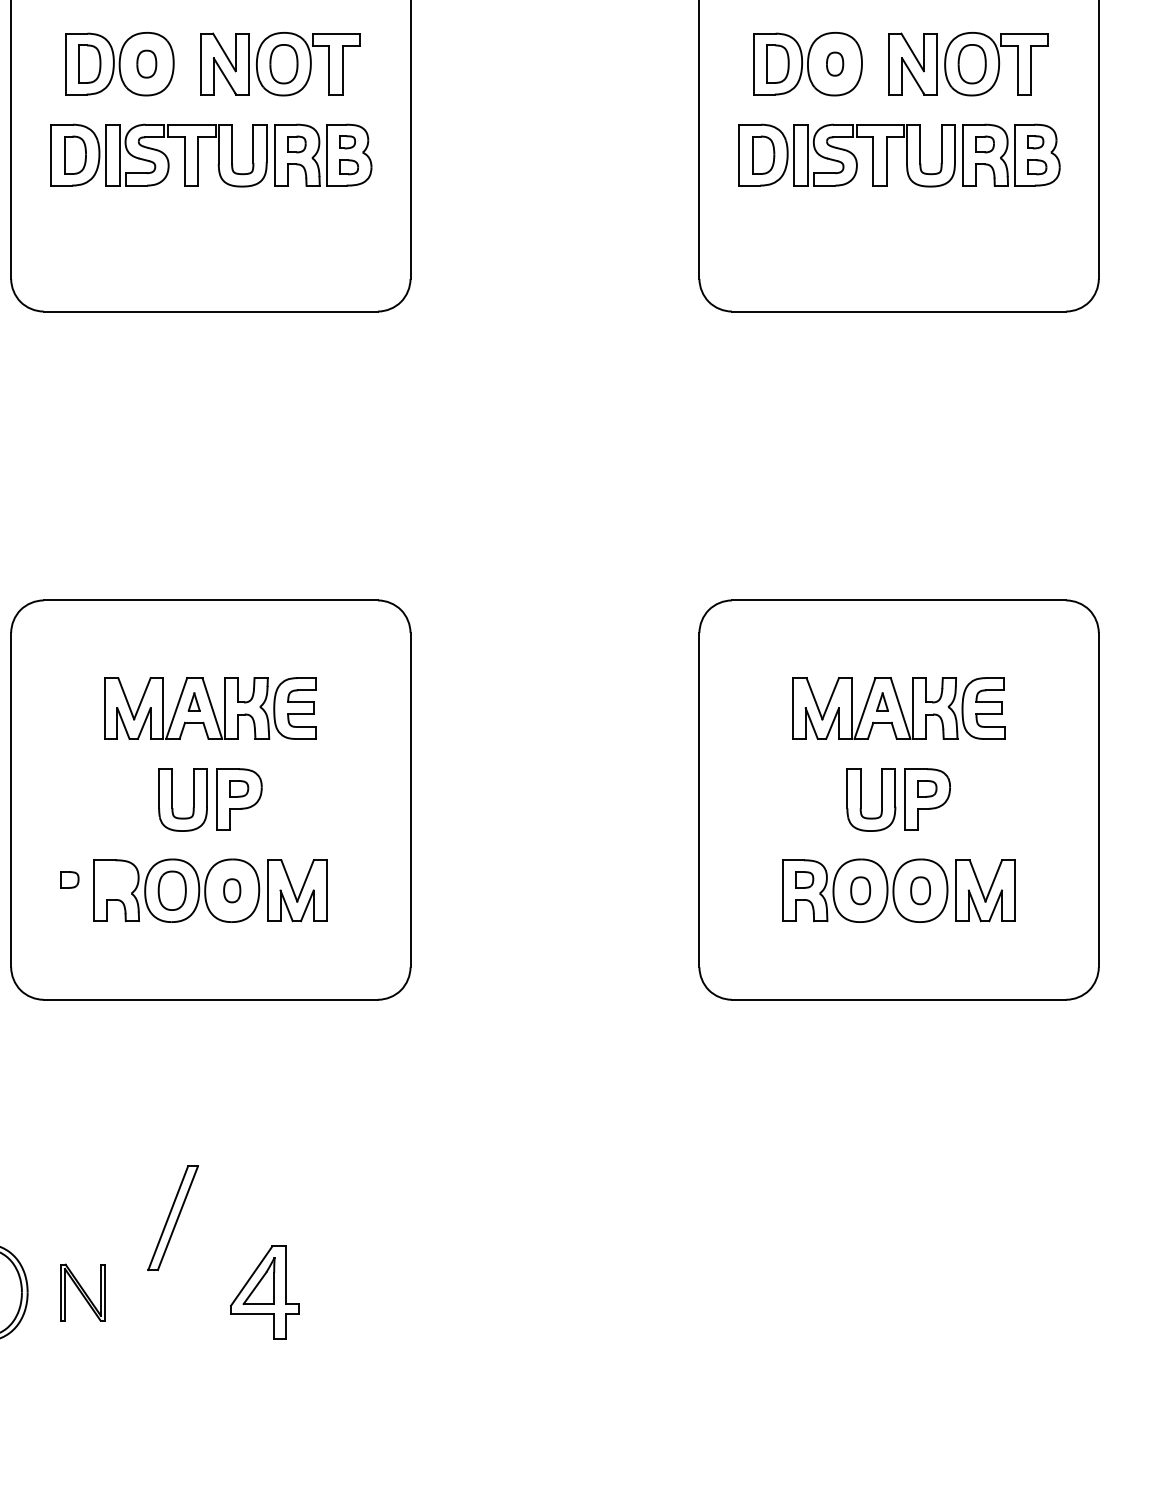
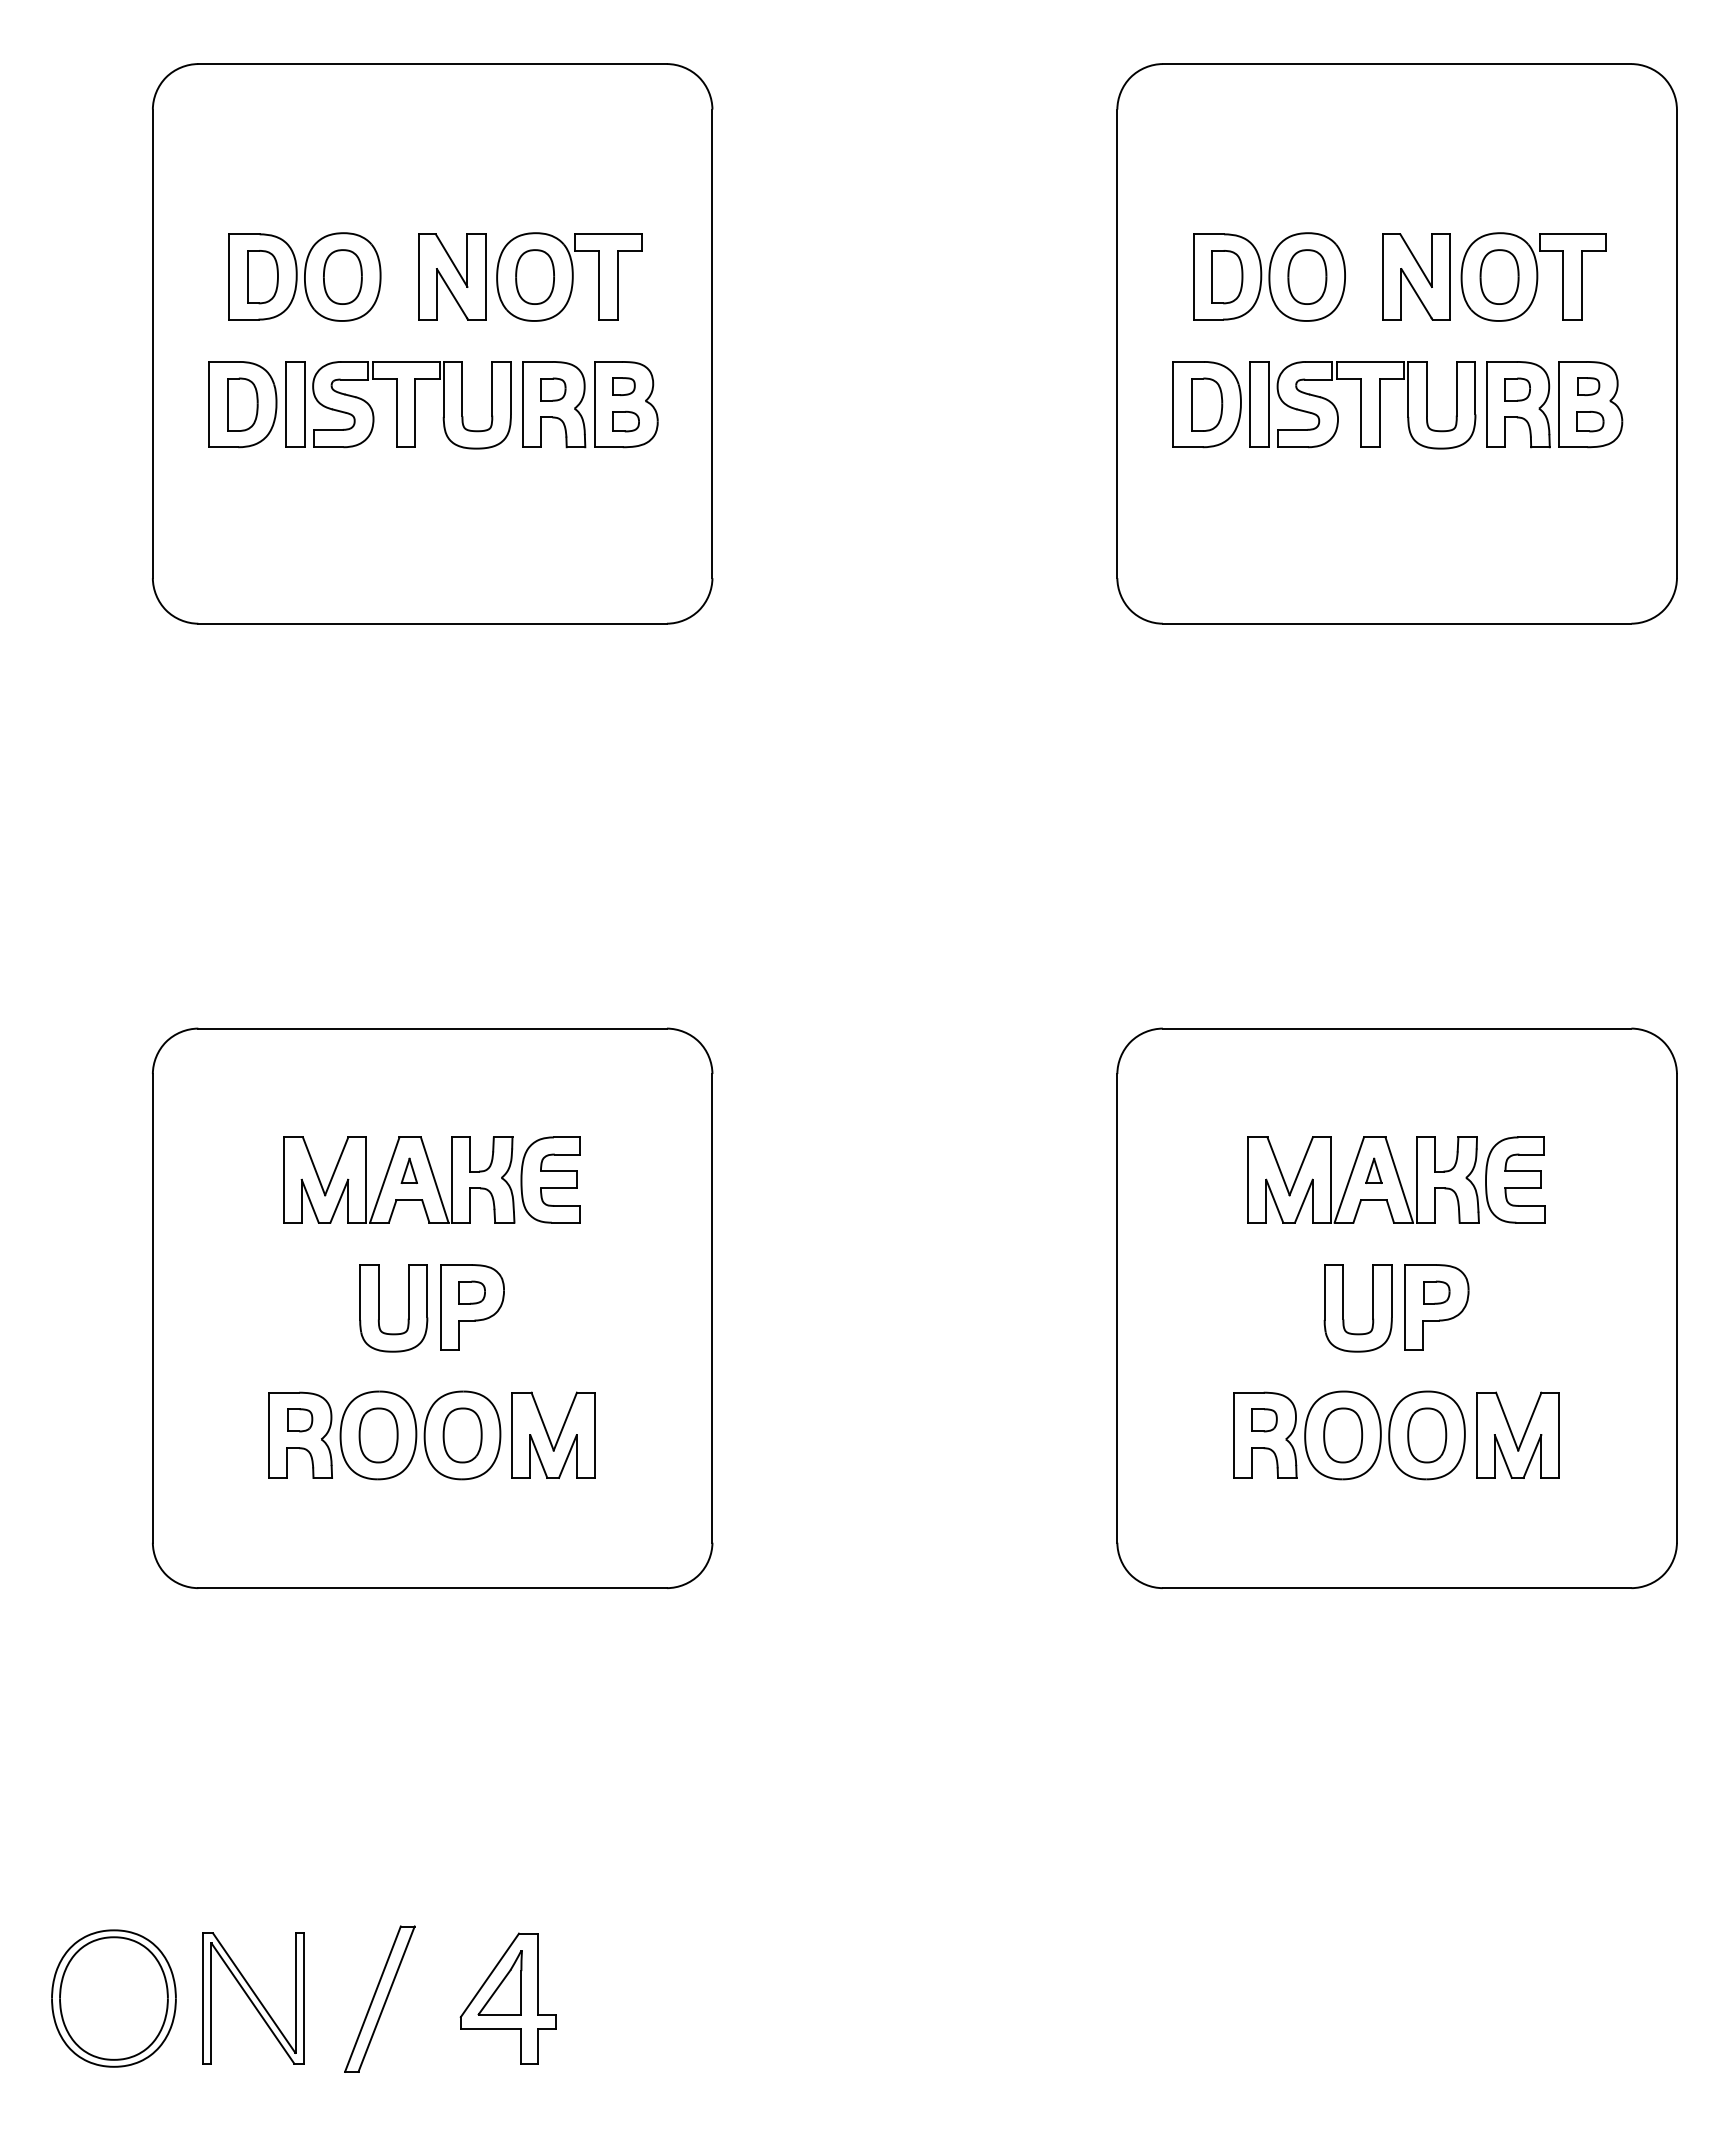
part: (146, 63) -> (342, 276), size x1.43
part: (835, 63) -> (1307, 276), size x1.67
part: (70, 880) -> (300, 1420), moved
part: (232, 890) -> (462, 1435), size x1.67
part: (860, 890) -> (1343, 1435), size x1.43
part: (920, 890) -> (1427, 1435), size x1.43
part: (172, 1217) -> (379, 1998), moved
part: (83, 1292) -> (253, 1998), size x1.67

